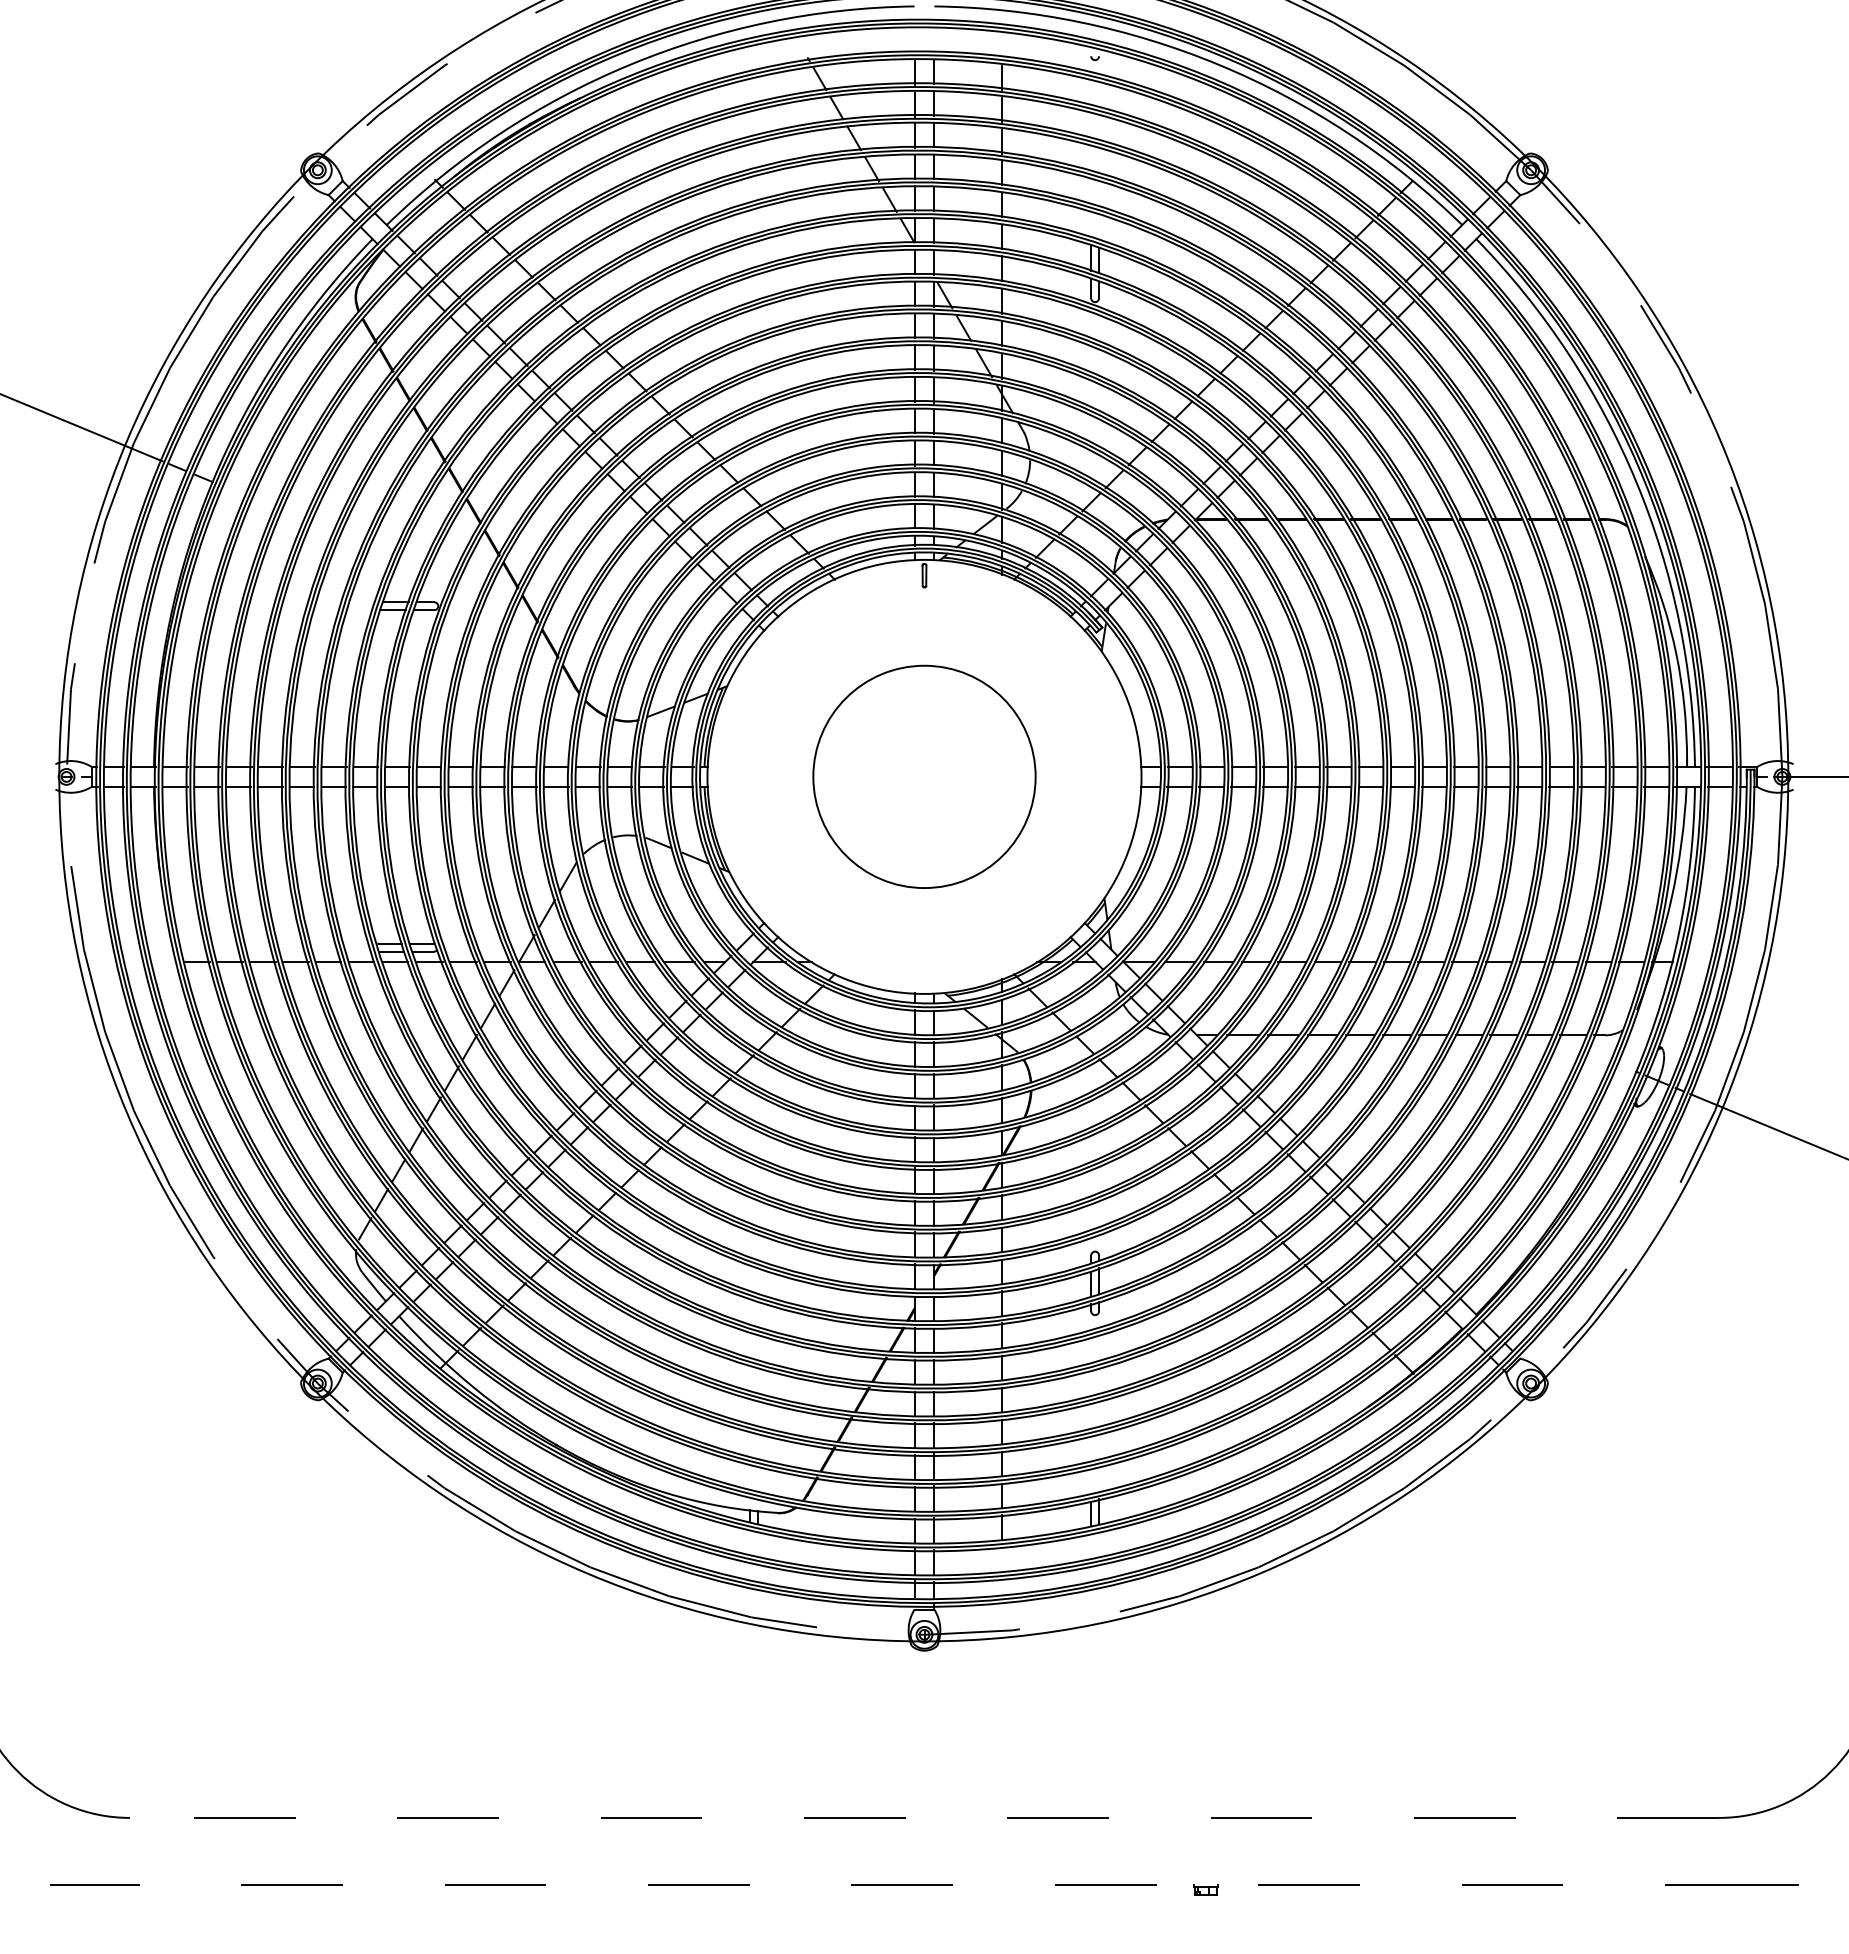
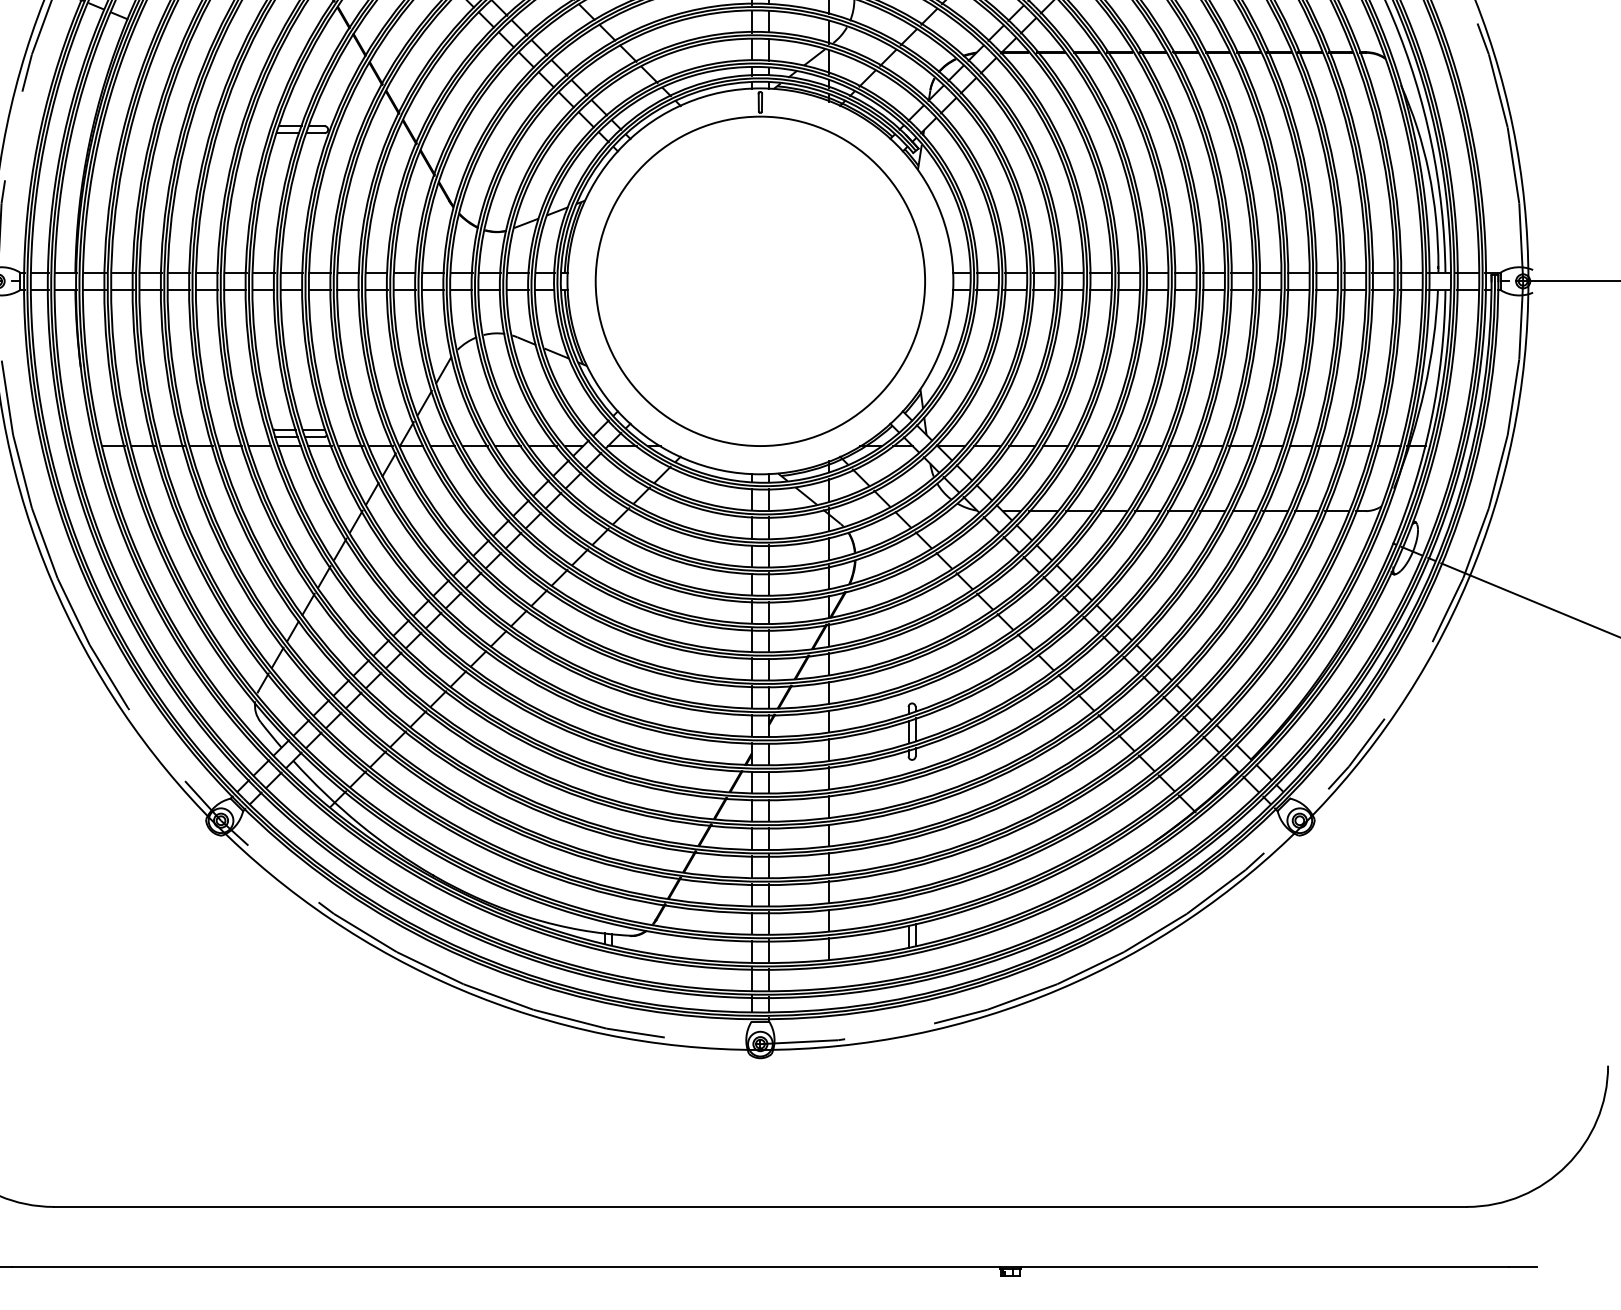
circle: (924, 776) -> (760, 281), size x1.67
line: (924, 1817) -> (760, 1206), dashed -> solid
line: (924, 1885) -> (760, 1267), dashed -> solid

